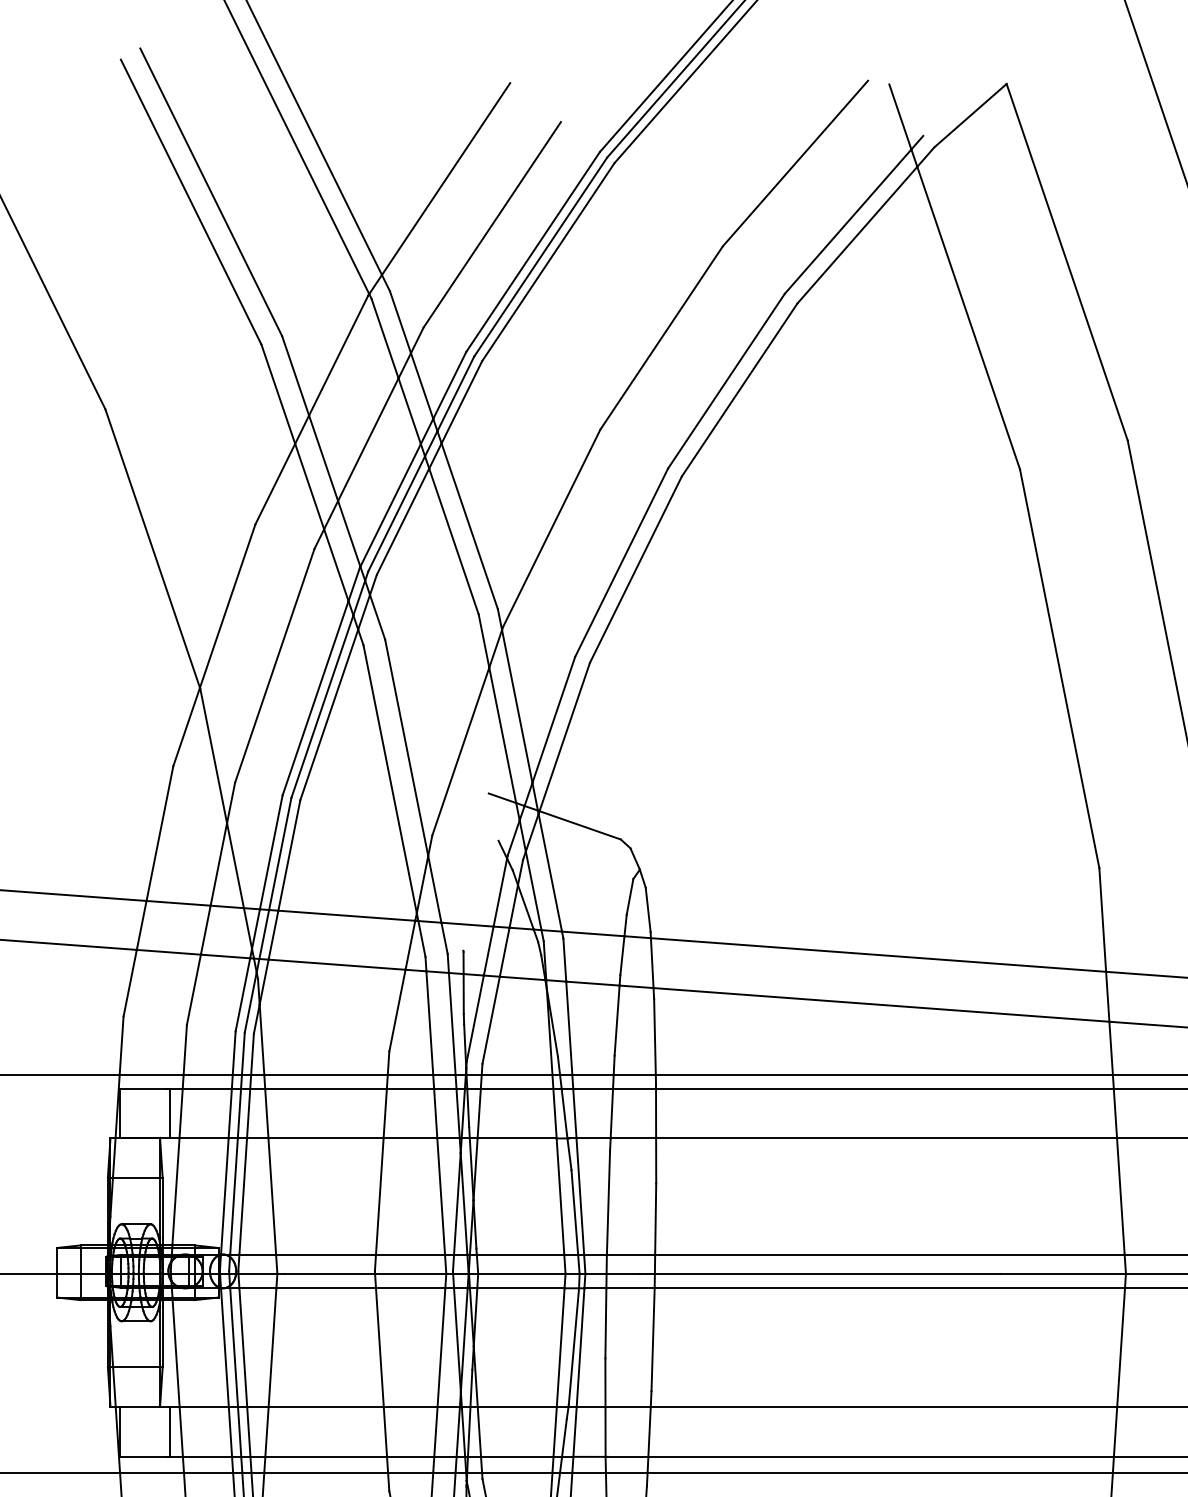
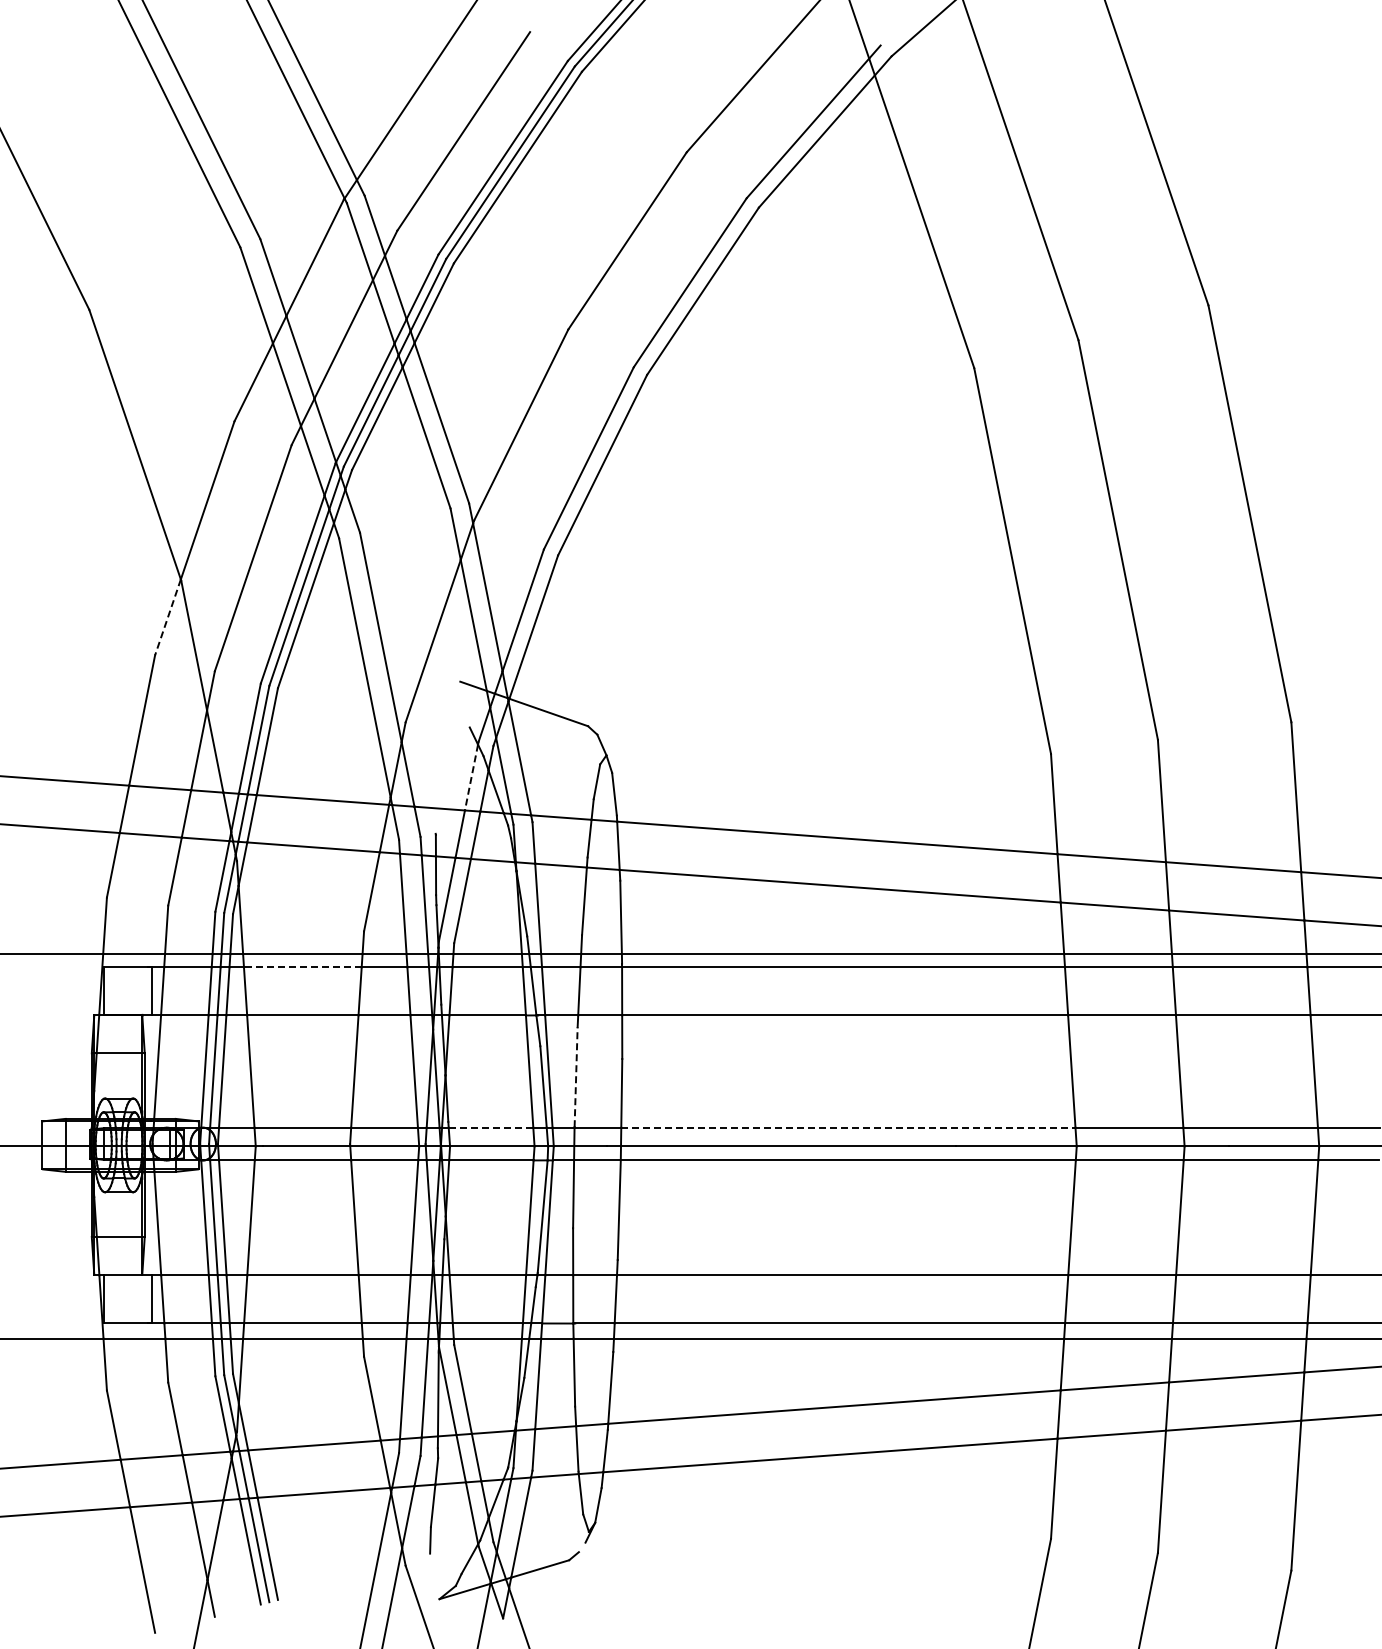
line: (186, 727) -> (167, 617), solid -> dashed
line: (500, 892) -> (471, 777), solid -> dashed
line: (325, 1088) -> (302, 967), solid -> dashed
line: (608, 1202) -> (576, 1077), solid -> dashed
line: (521, 1254) -> (491, 1127), solid -> dashed
line: (890, 1254) -> (848, 1127), solid -> dashed

